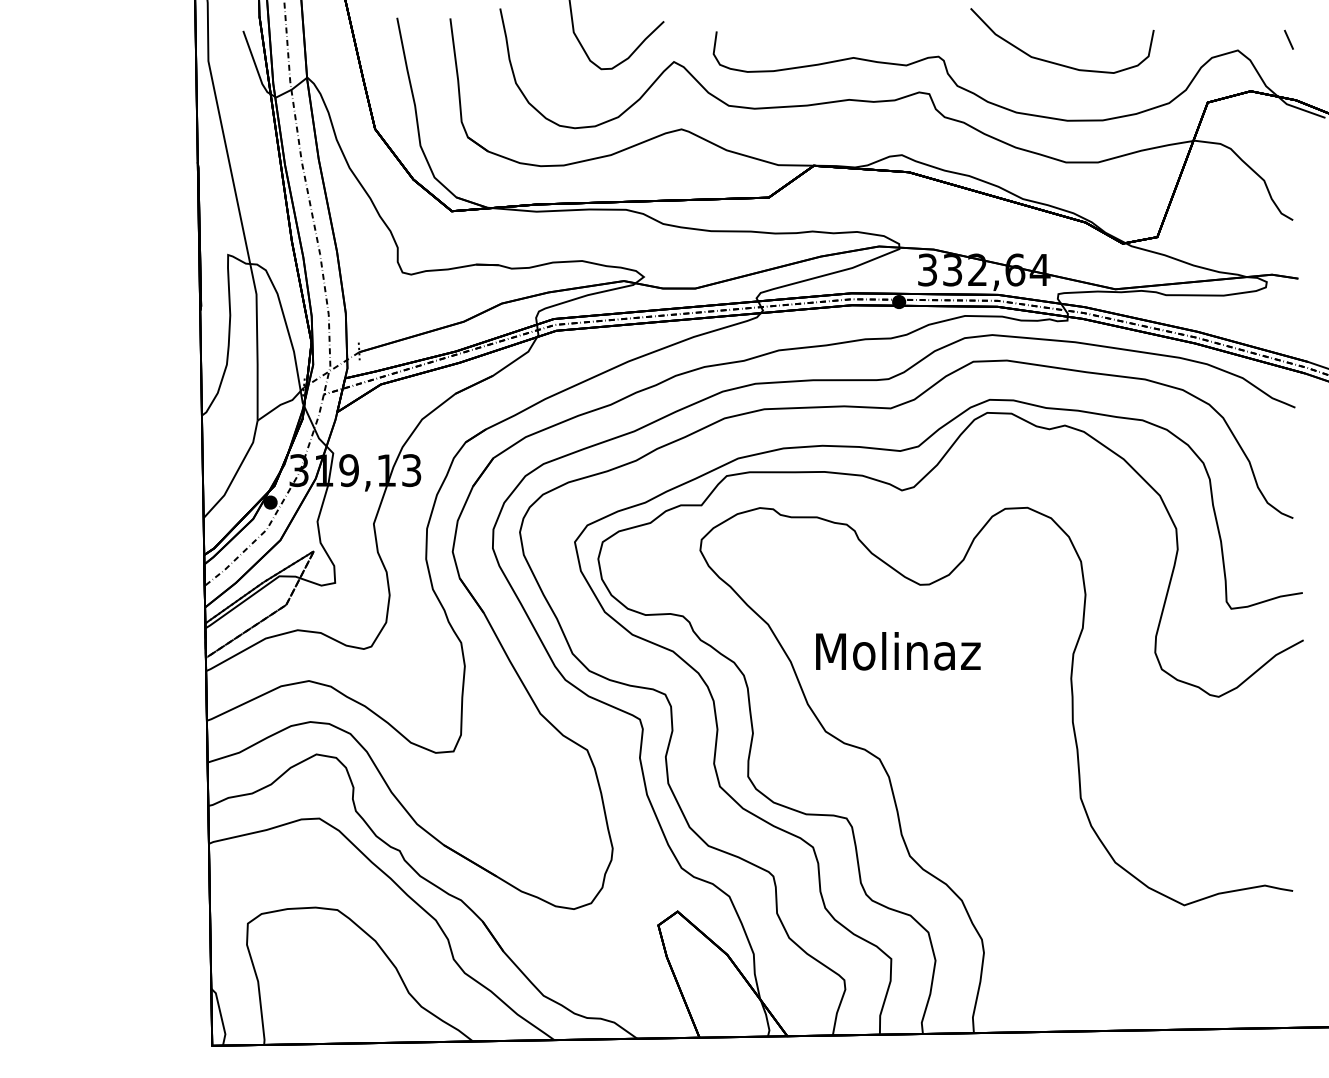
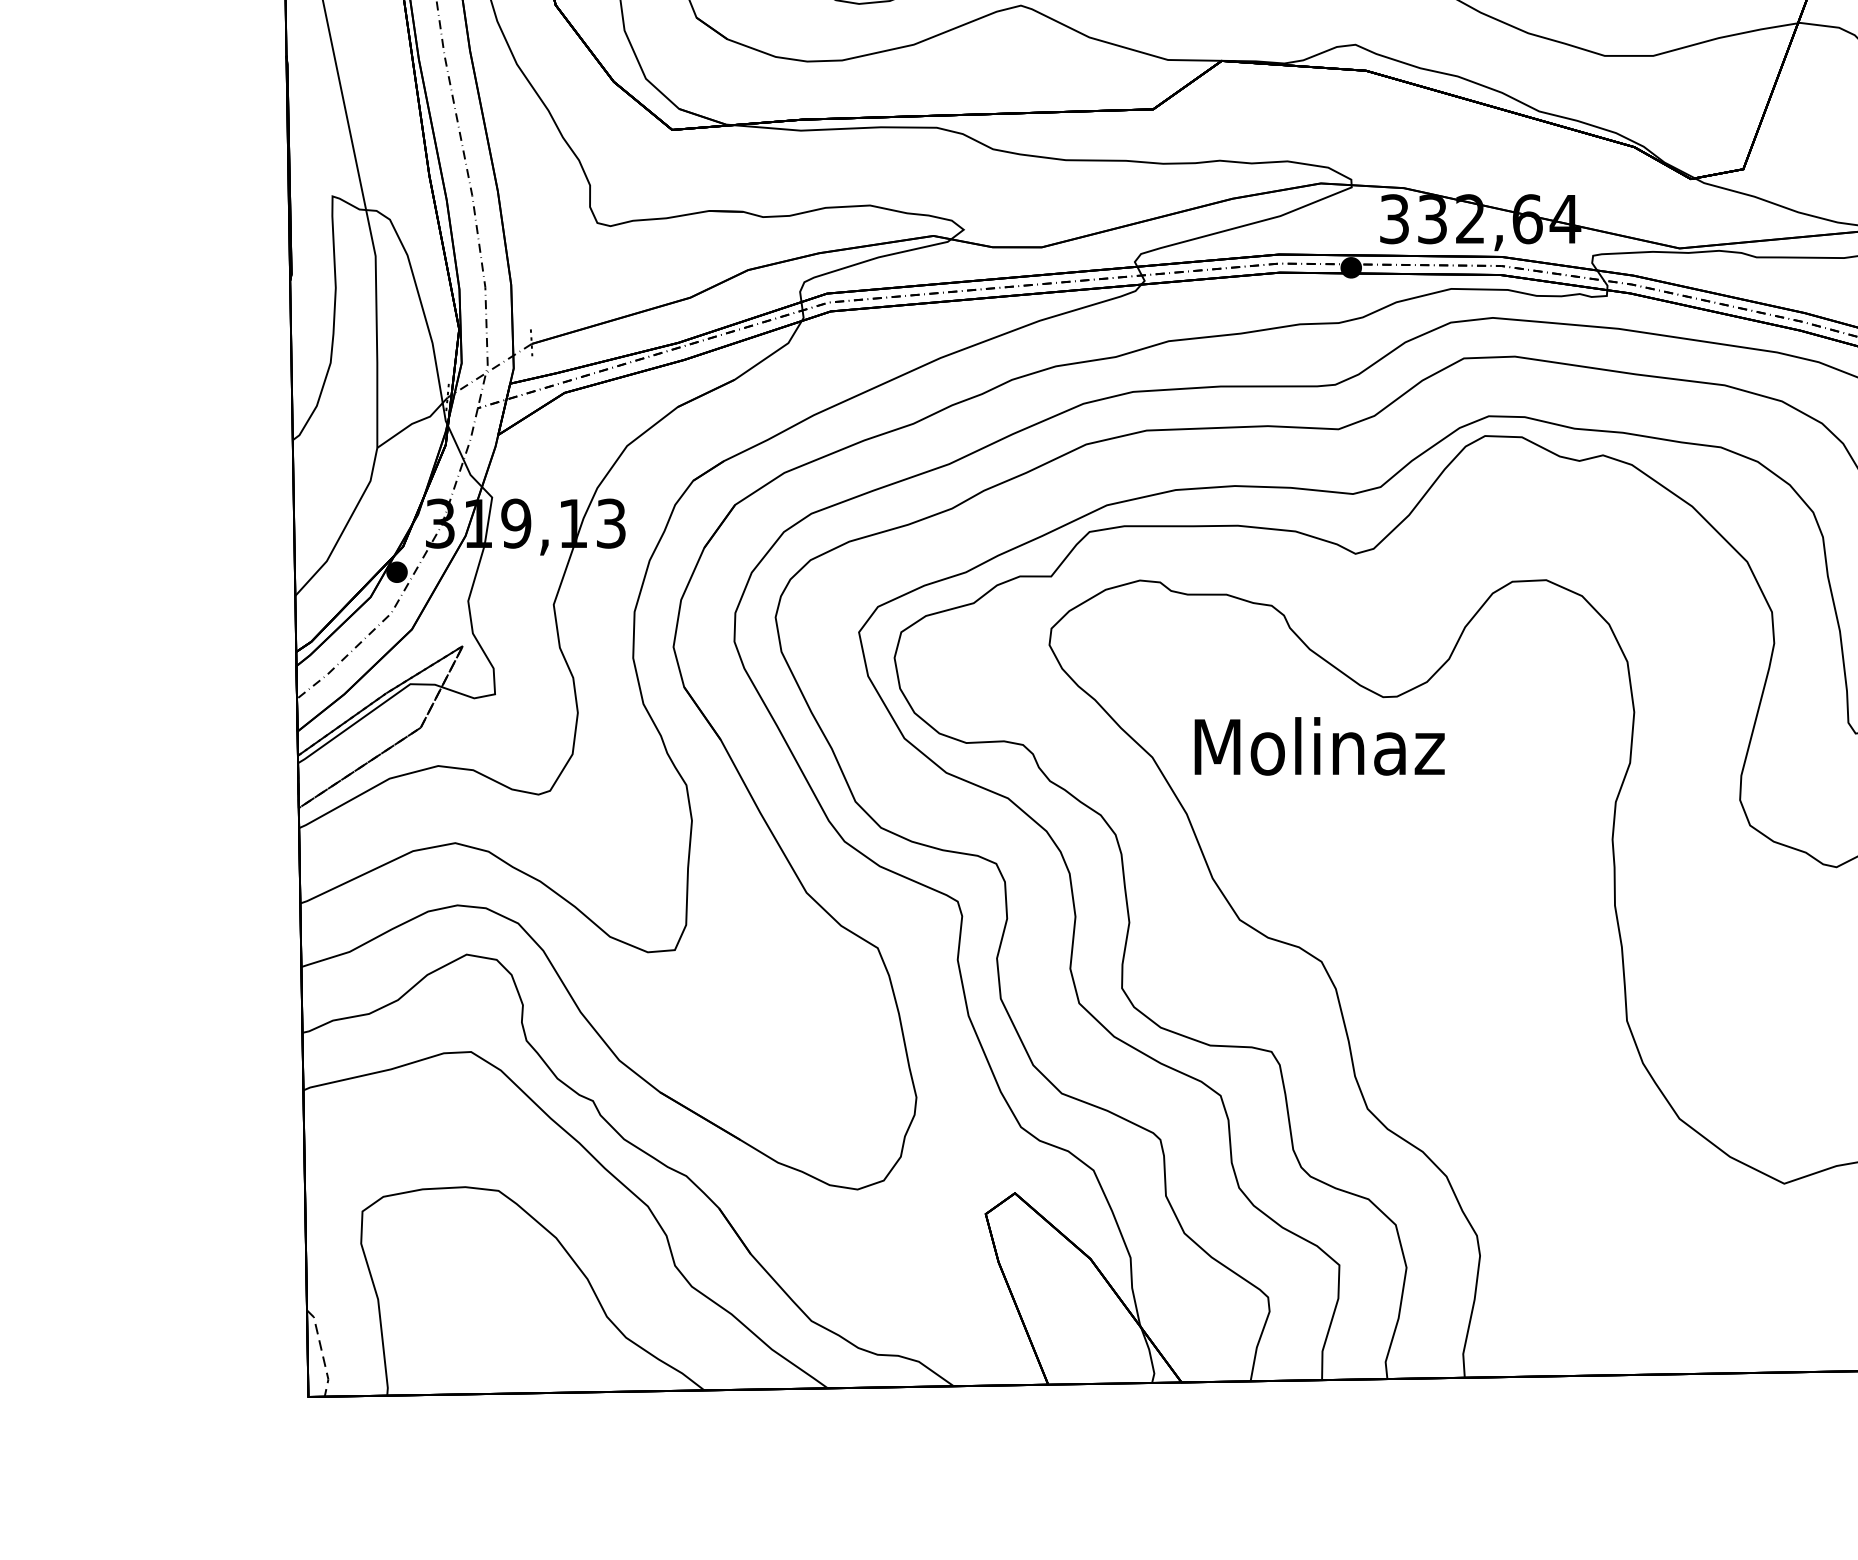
text: (898, 651) -> (1319, 746), moved
line: (221, 1016) -> (322, 1352), solid -> dashed

